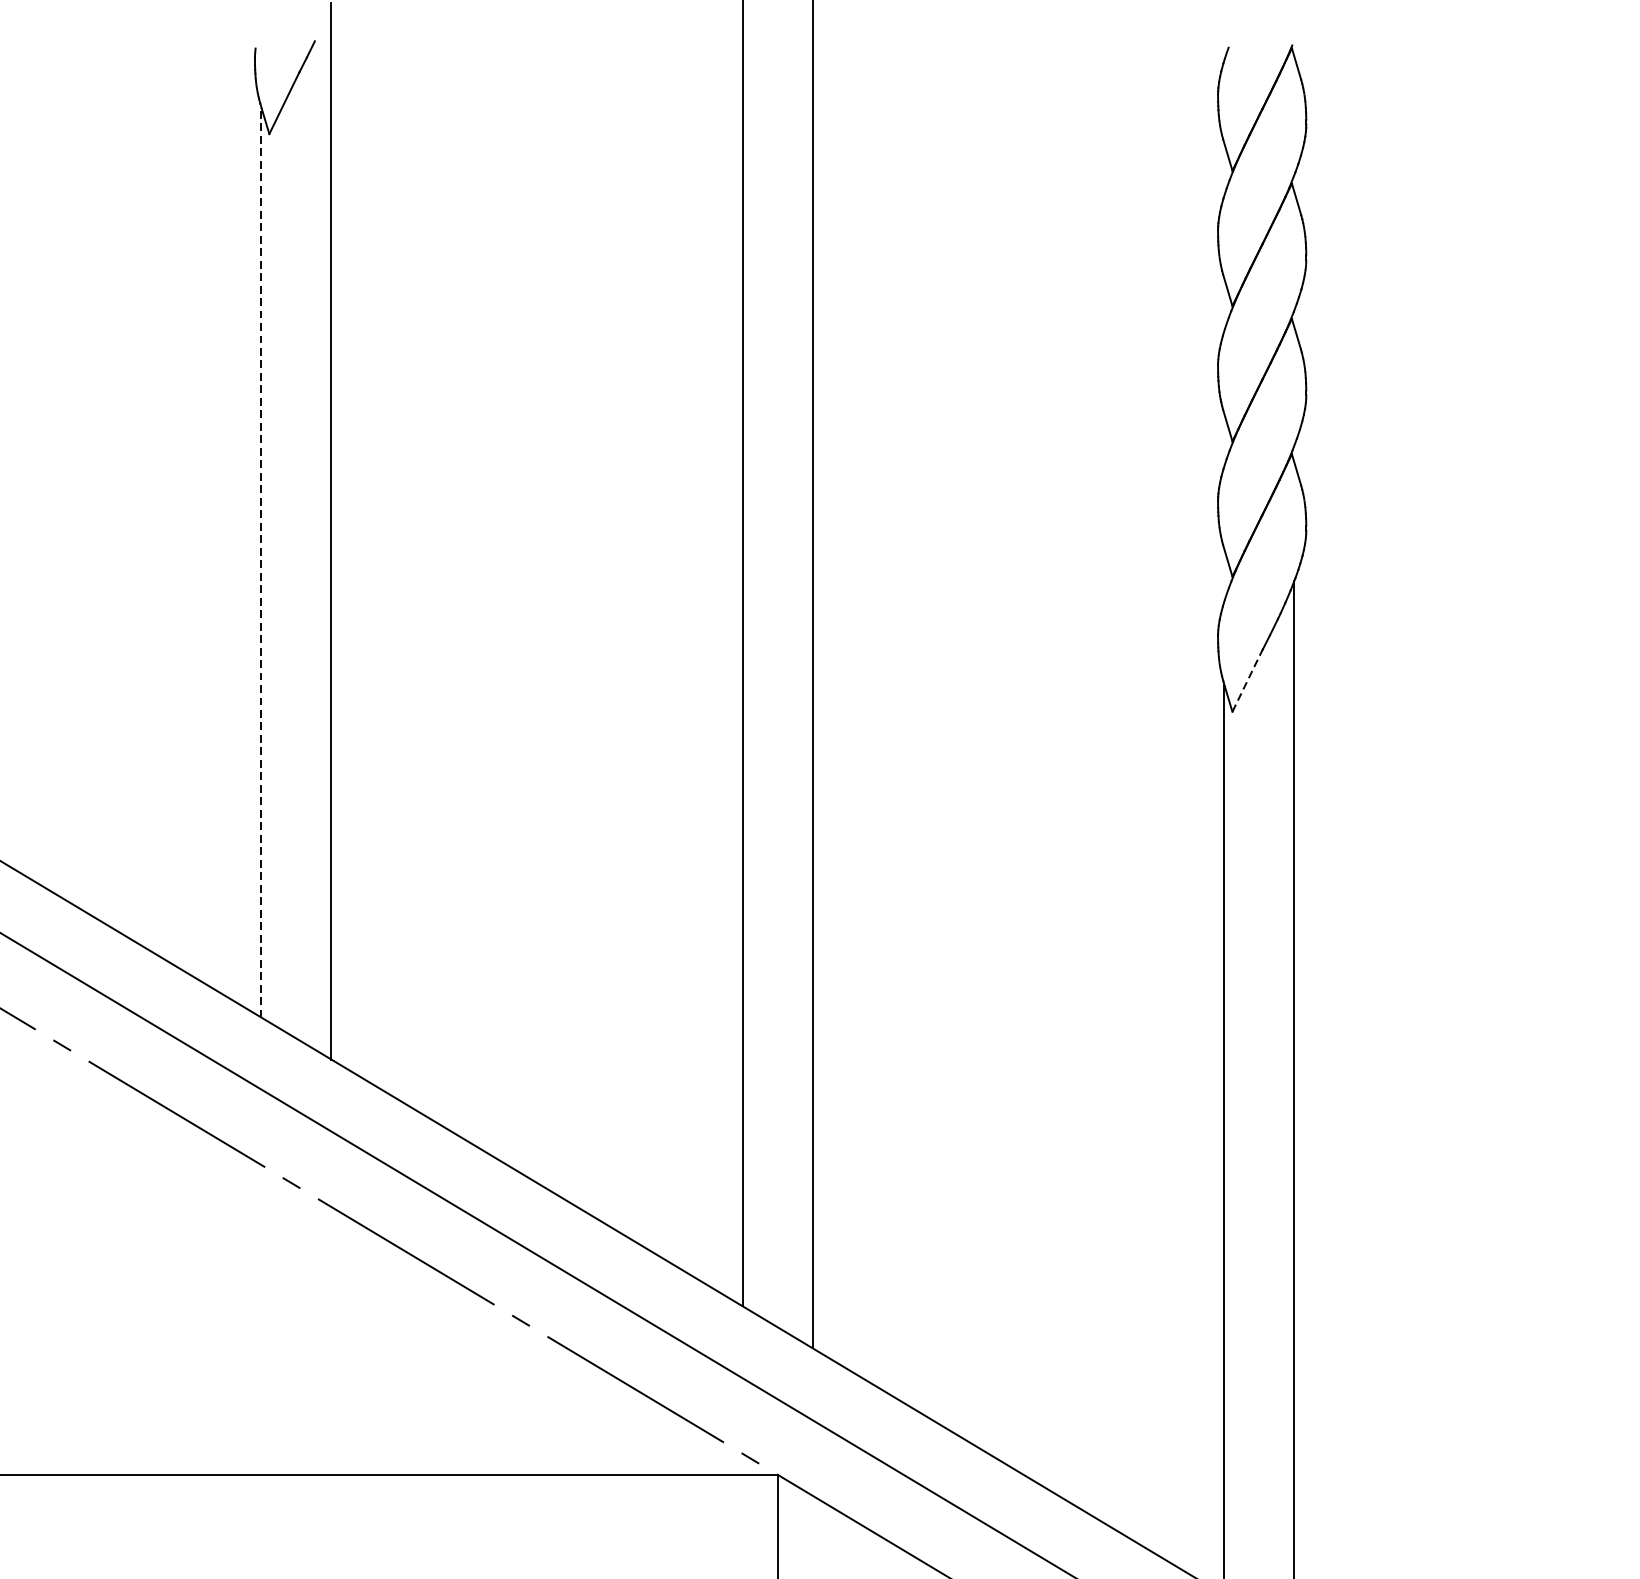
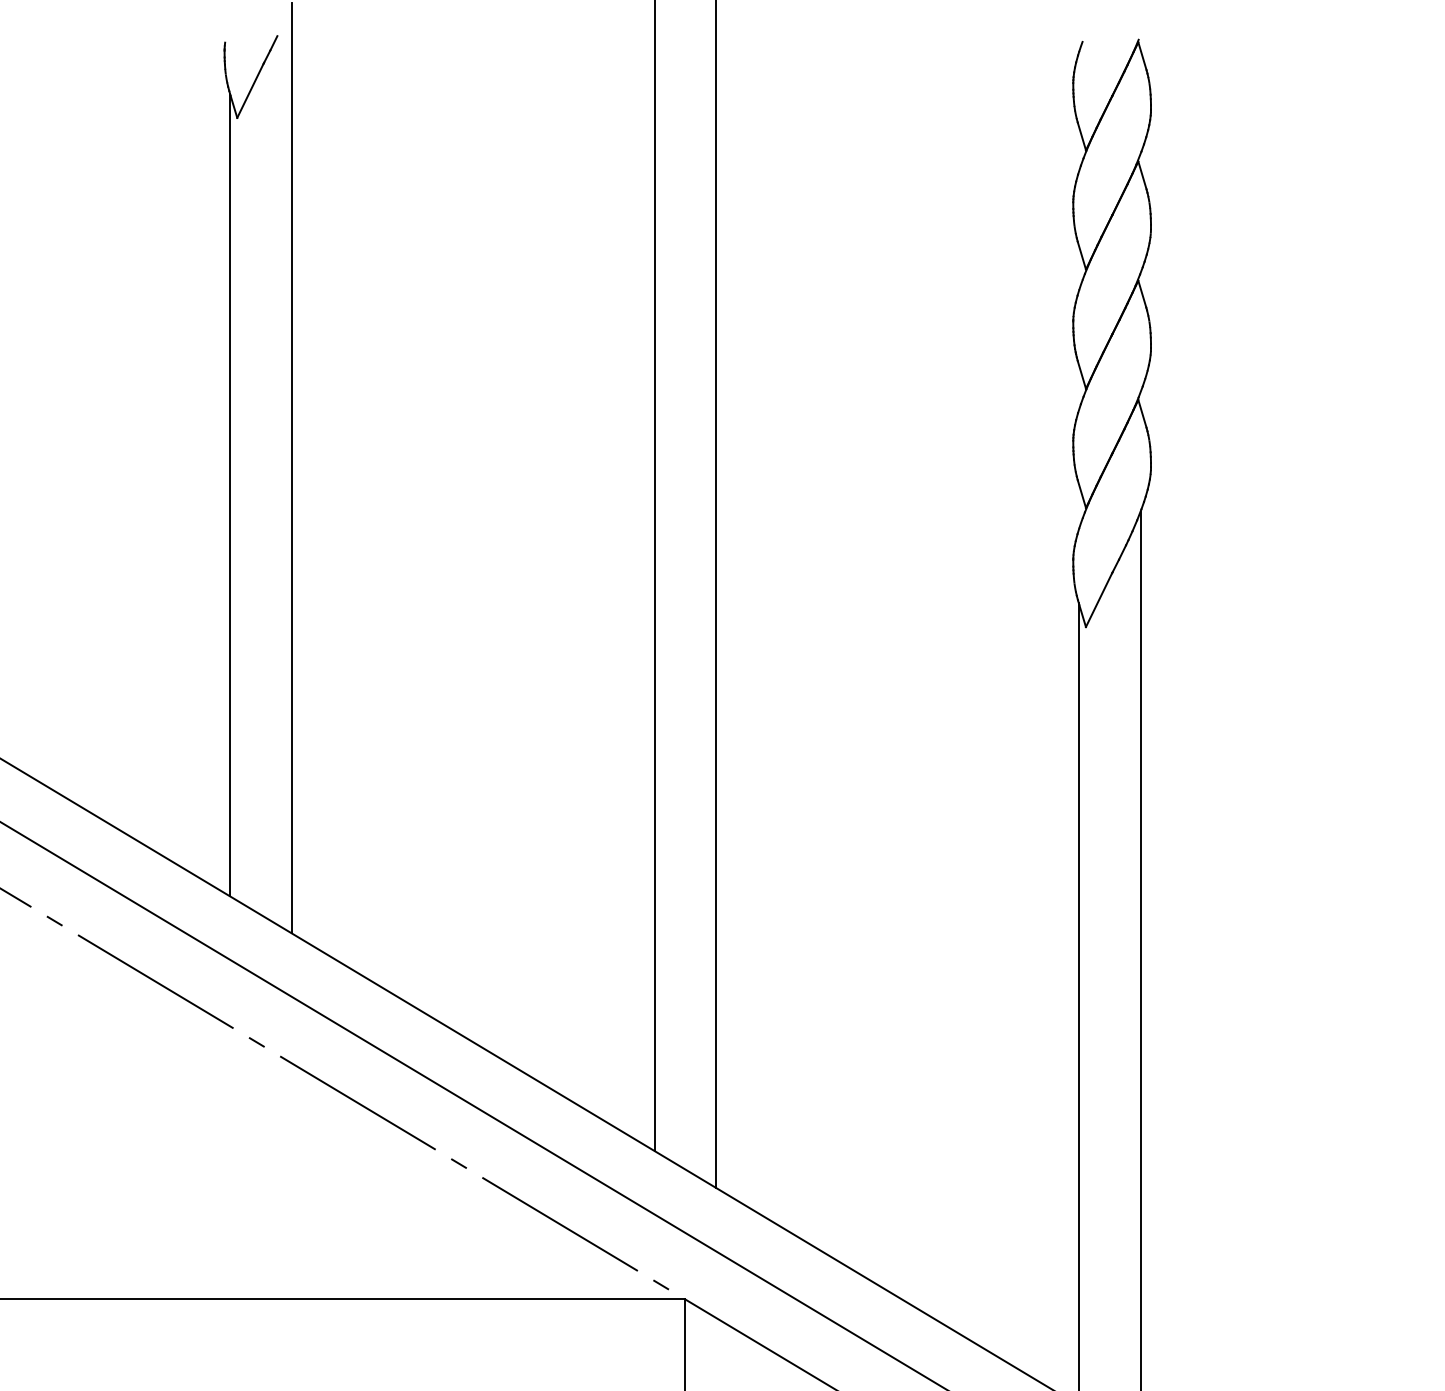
line: (261, 561) -> (230, 494), dashed -> solid
line: (1247, 681) -> (1099, 600), dashed -> solid

